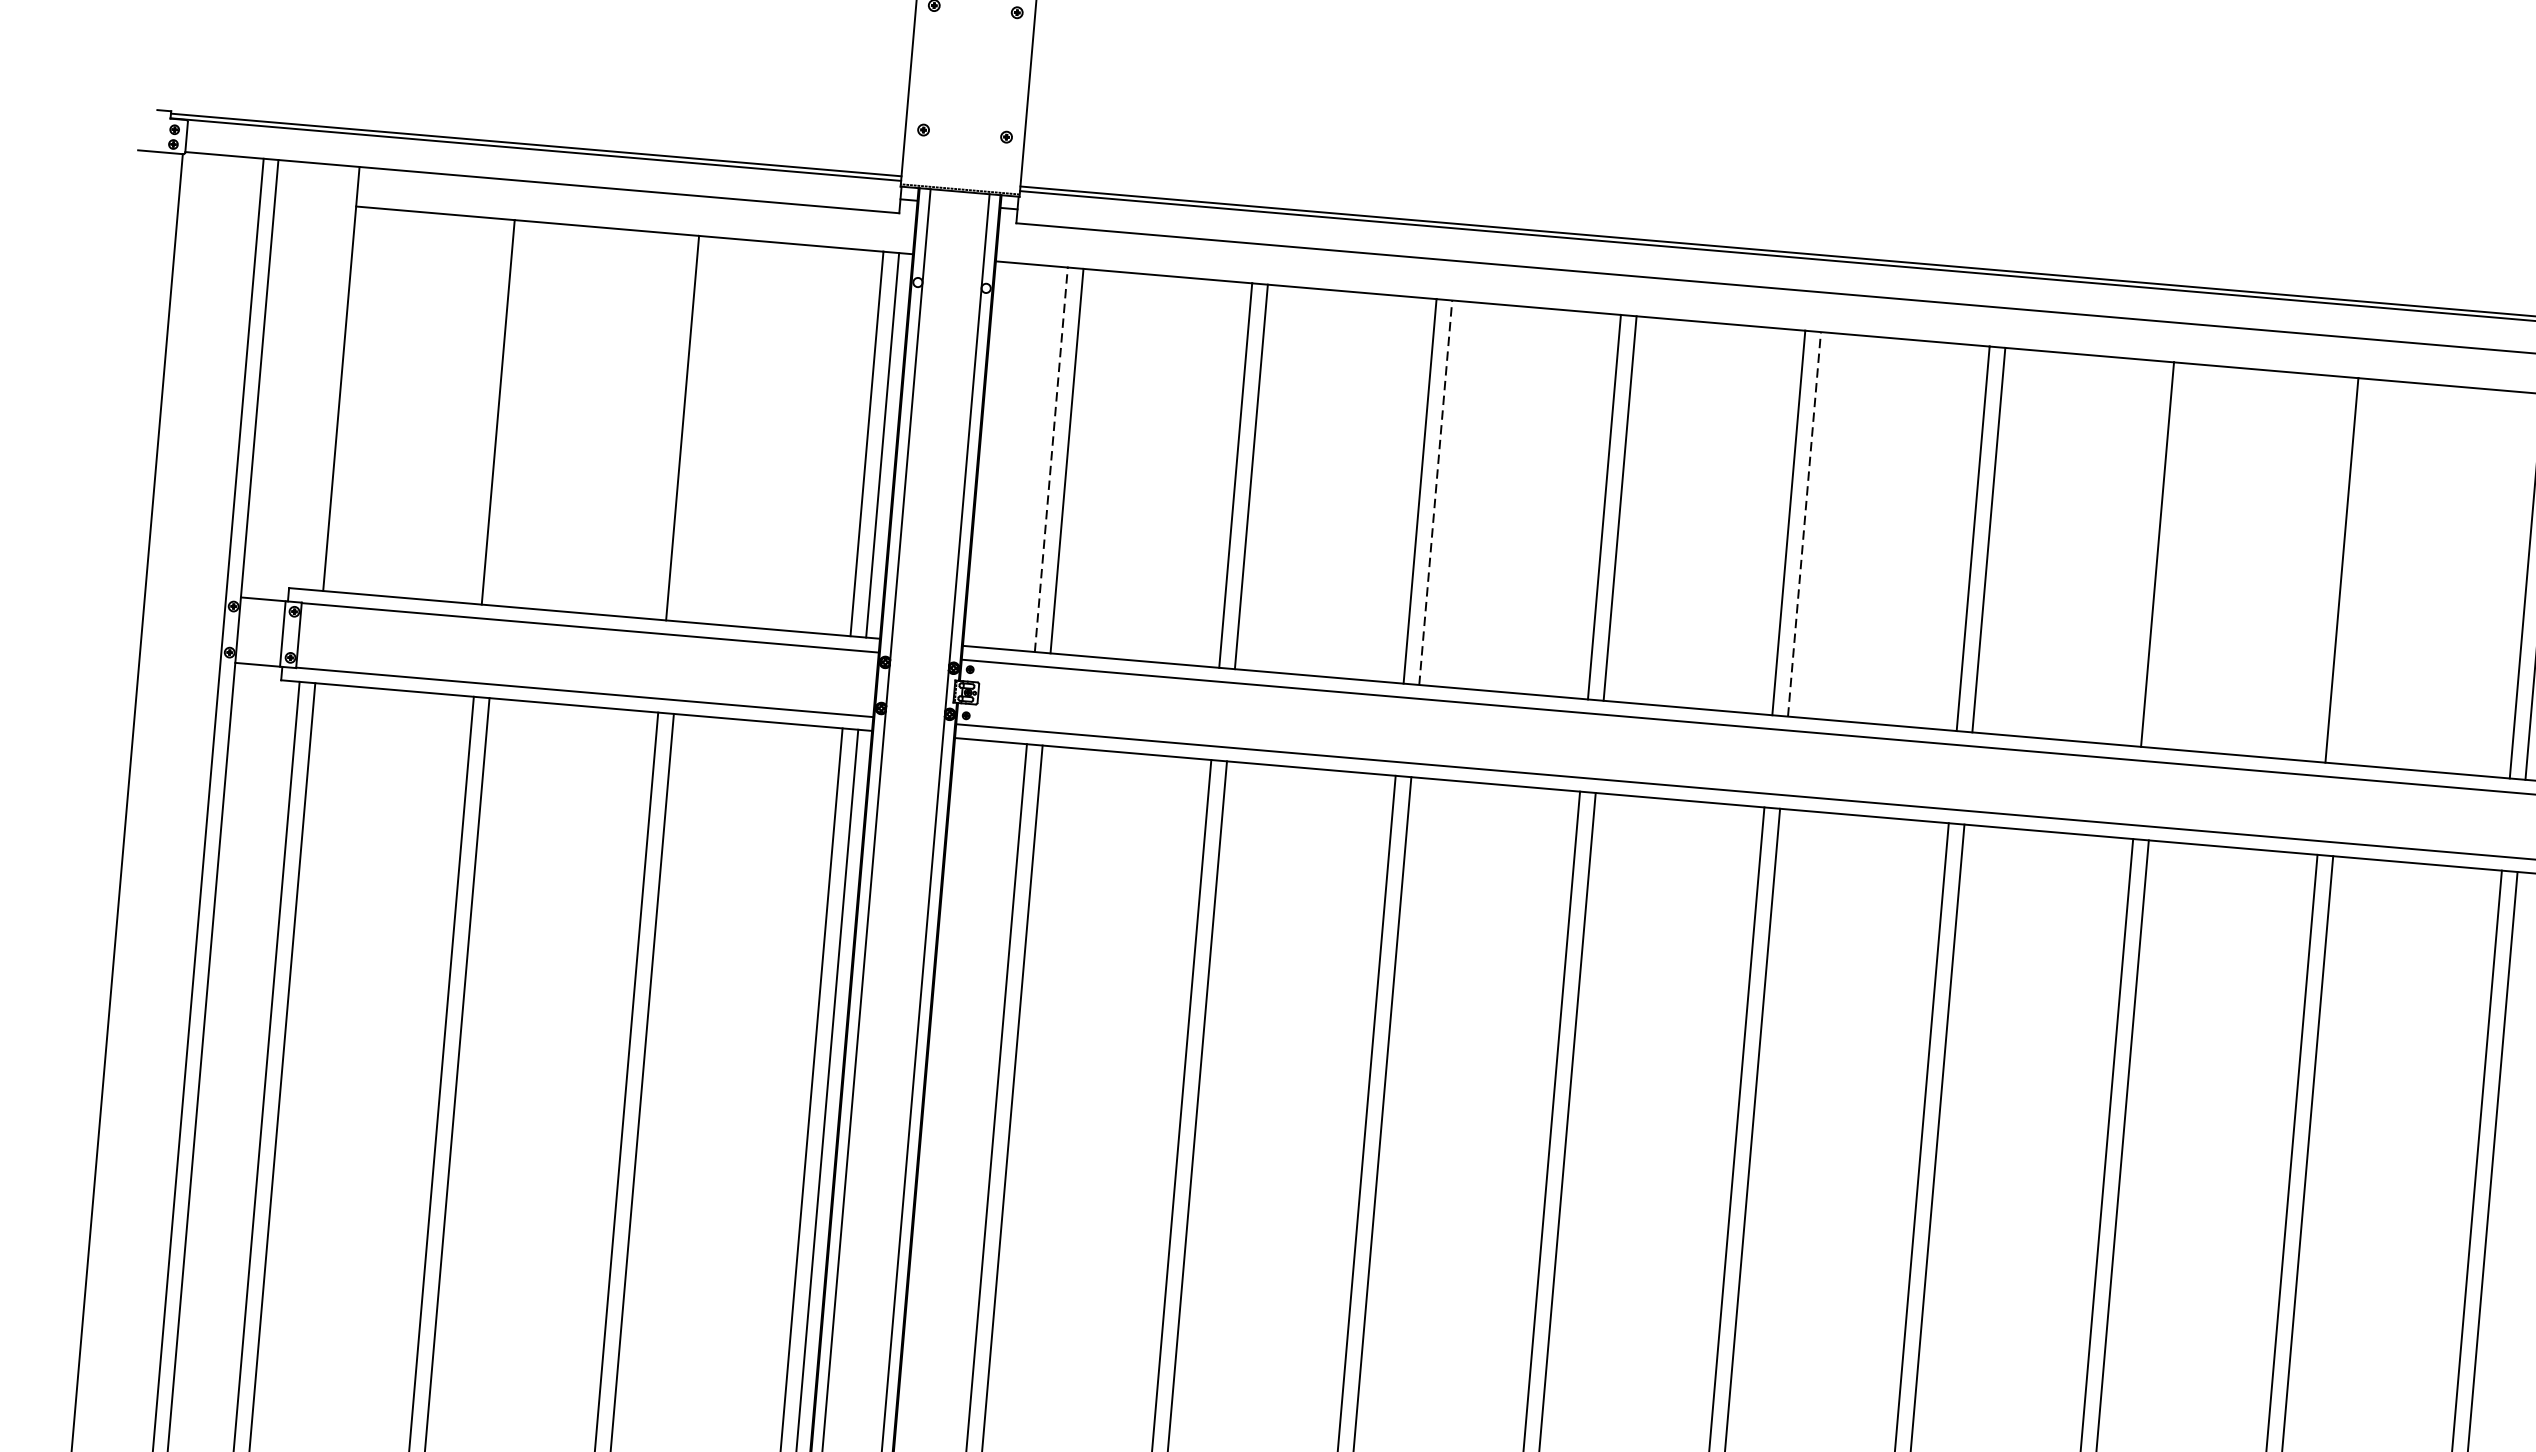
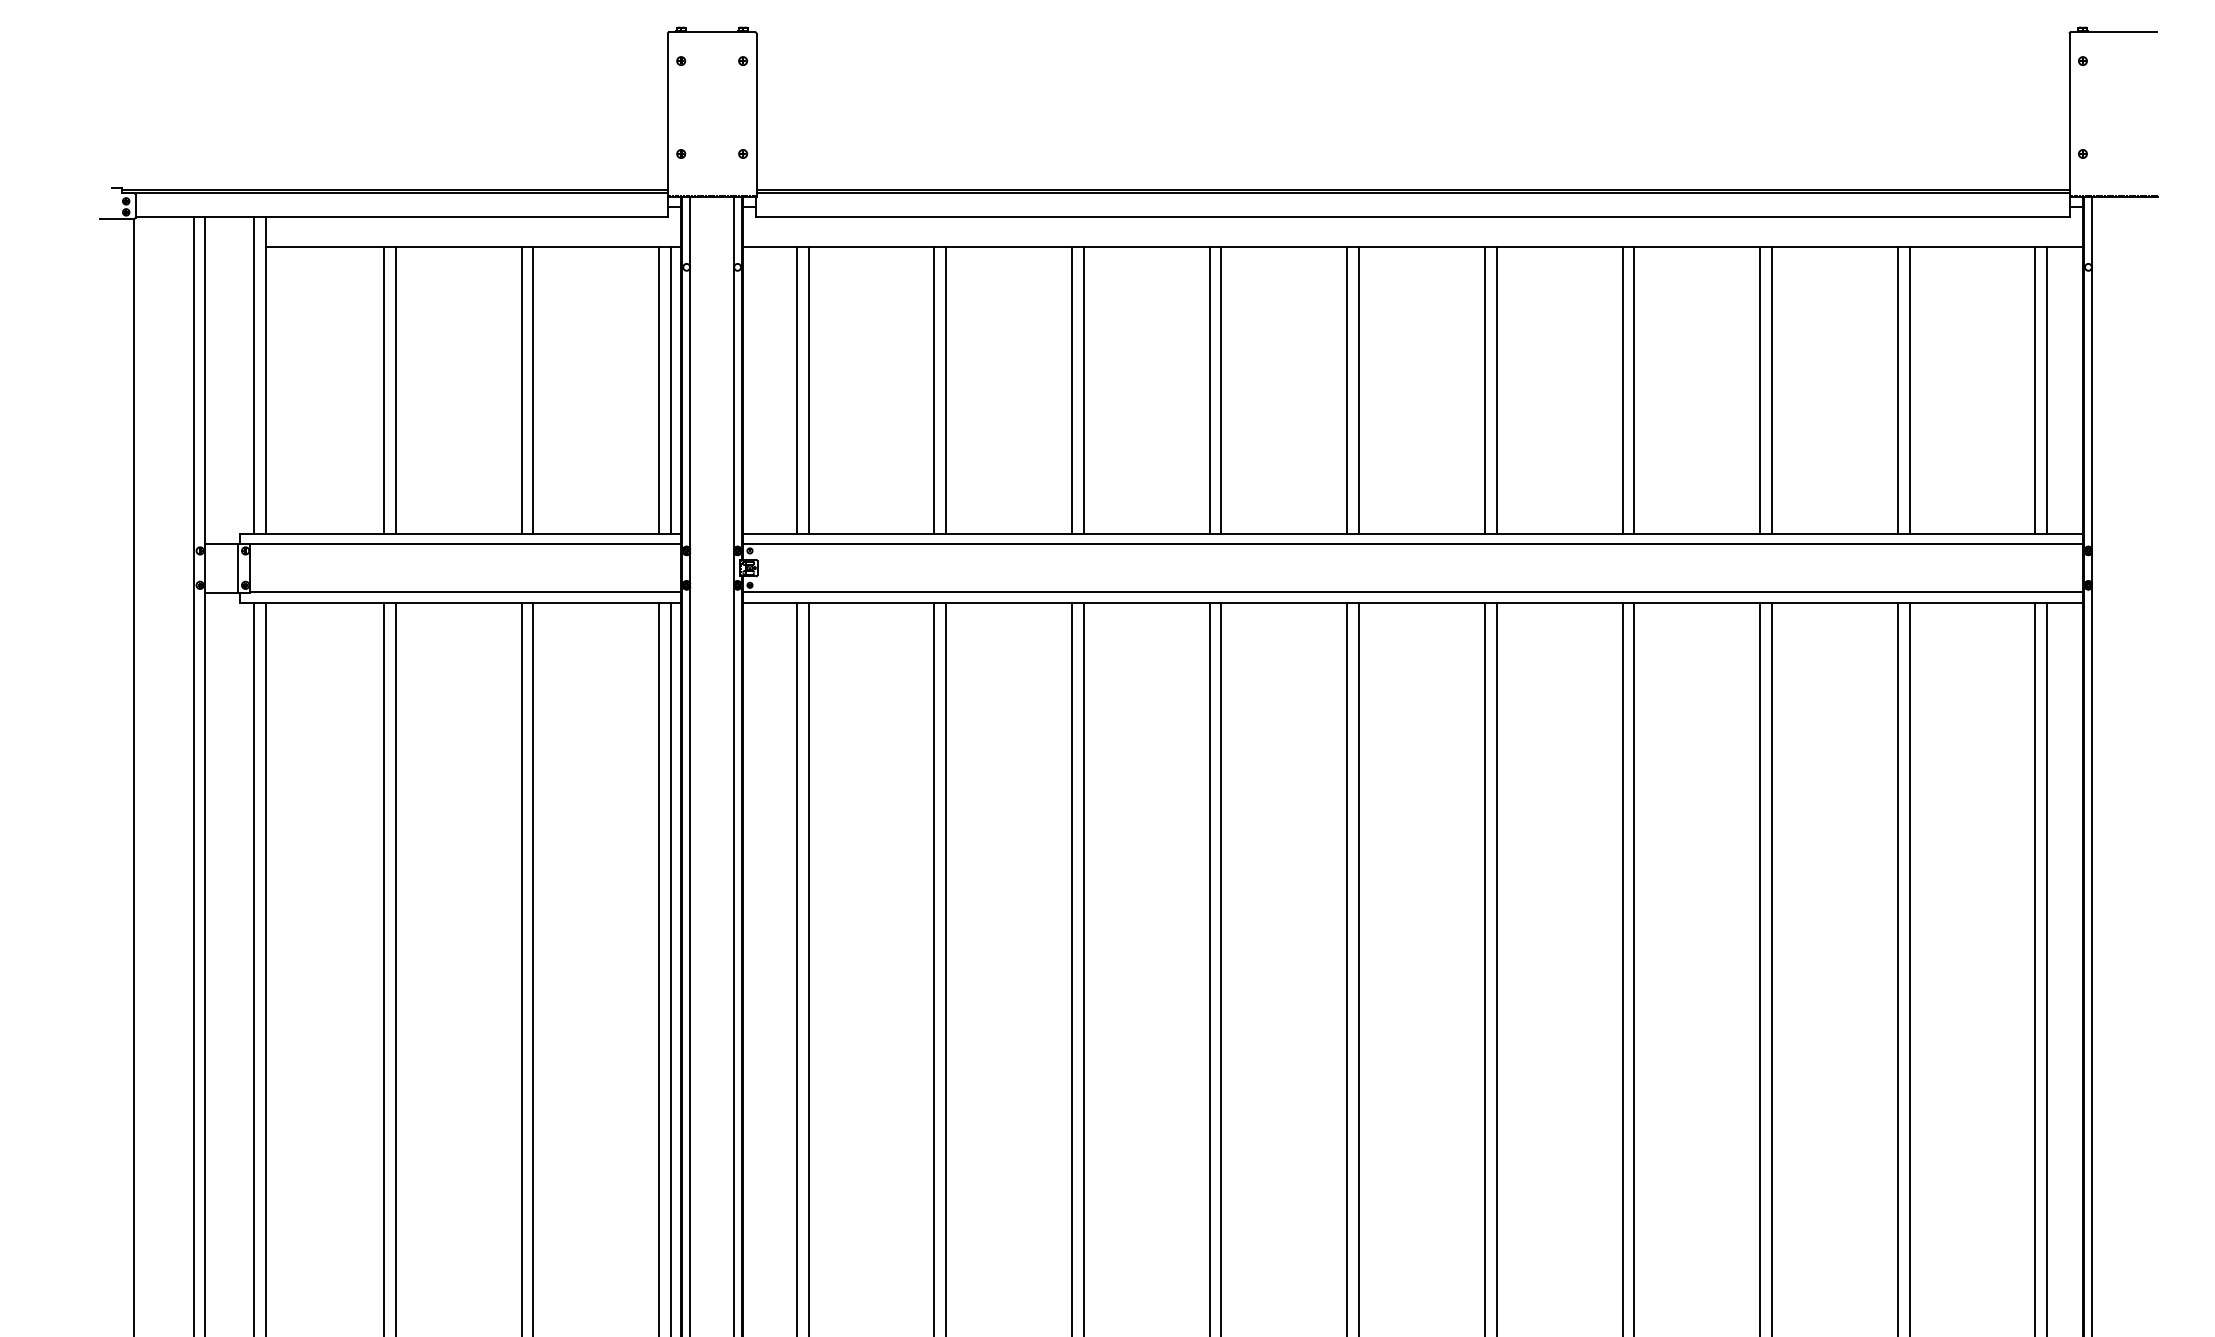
line: (325, 377) -> (253, 375), added
line: (513, 412) -> (395, 389), added
line: (698, 428) -> (533, 389), added
line: (1050, 460) -> (796, 390), dashed -> solid
line: (1435, 493) -> (1083, 390), dashed -> solid
line: (1805, 524) -> (1359, 390), dashed -> solid
line: (2173, 555) -> (1634, 389), added
line: (2357, 570) -> (1771, 389), added

